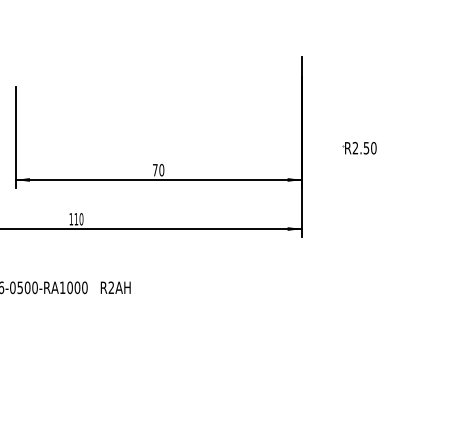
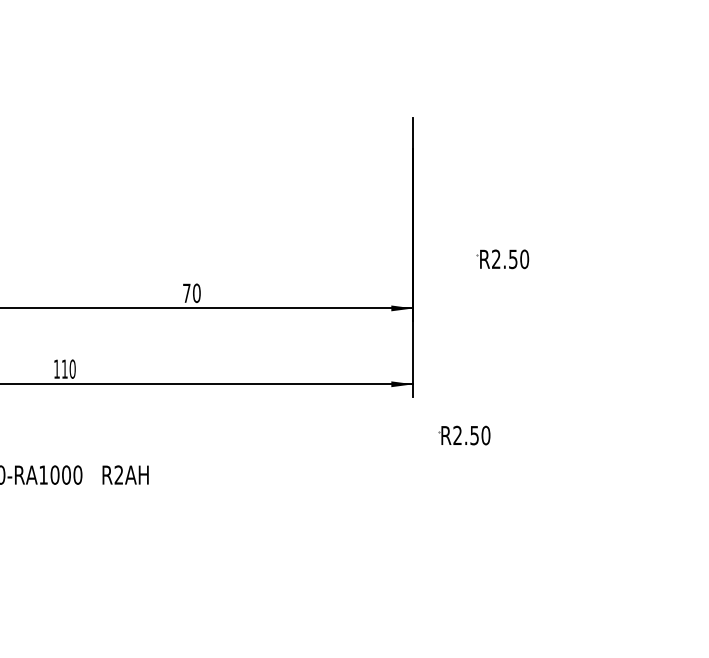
part: (334, 262) -> (463, 436), added

